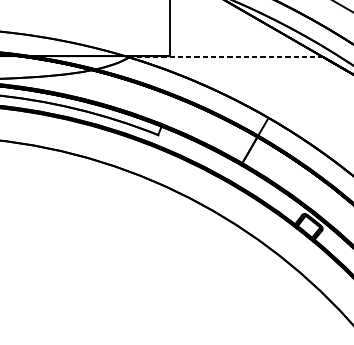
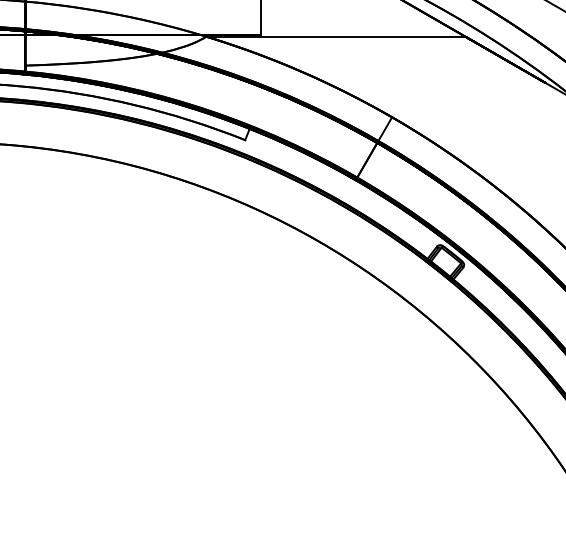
line: (226, 57) -> (335, 36), dashed -> solid

